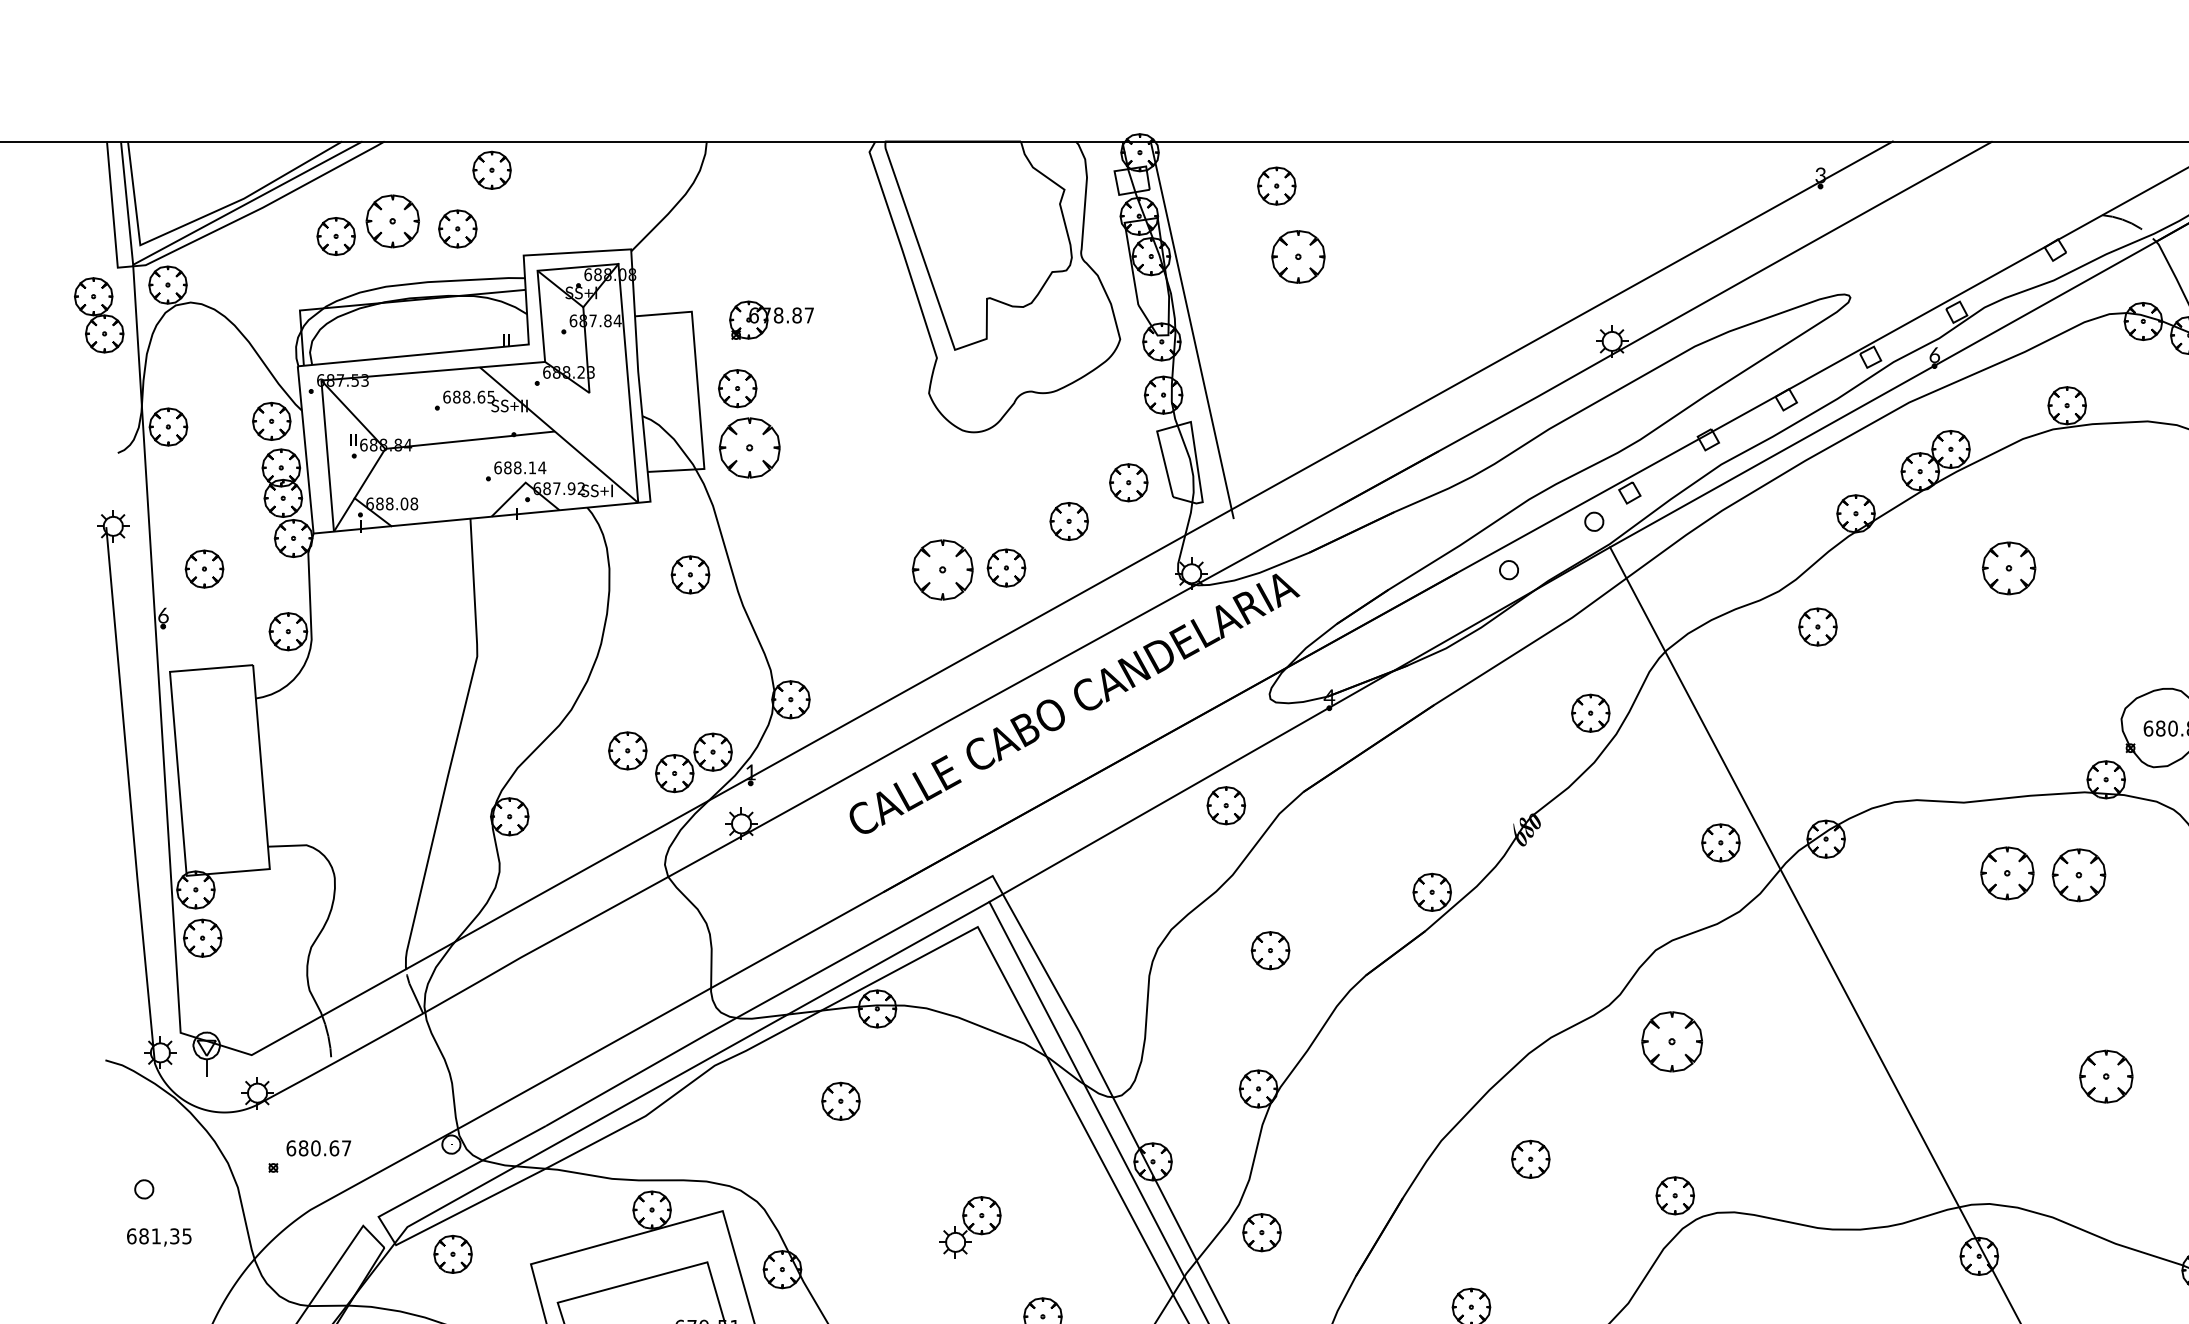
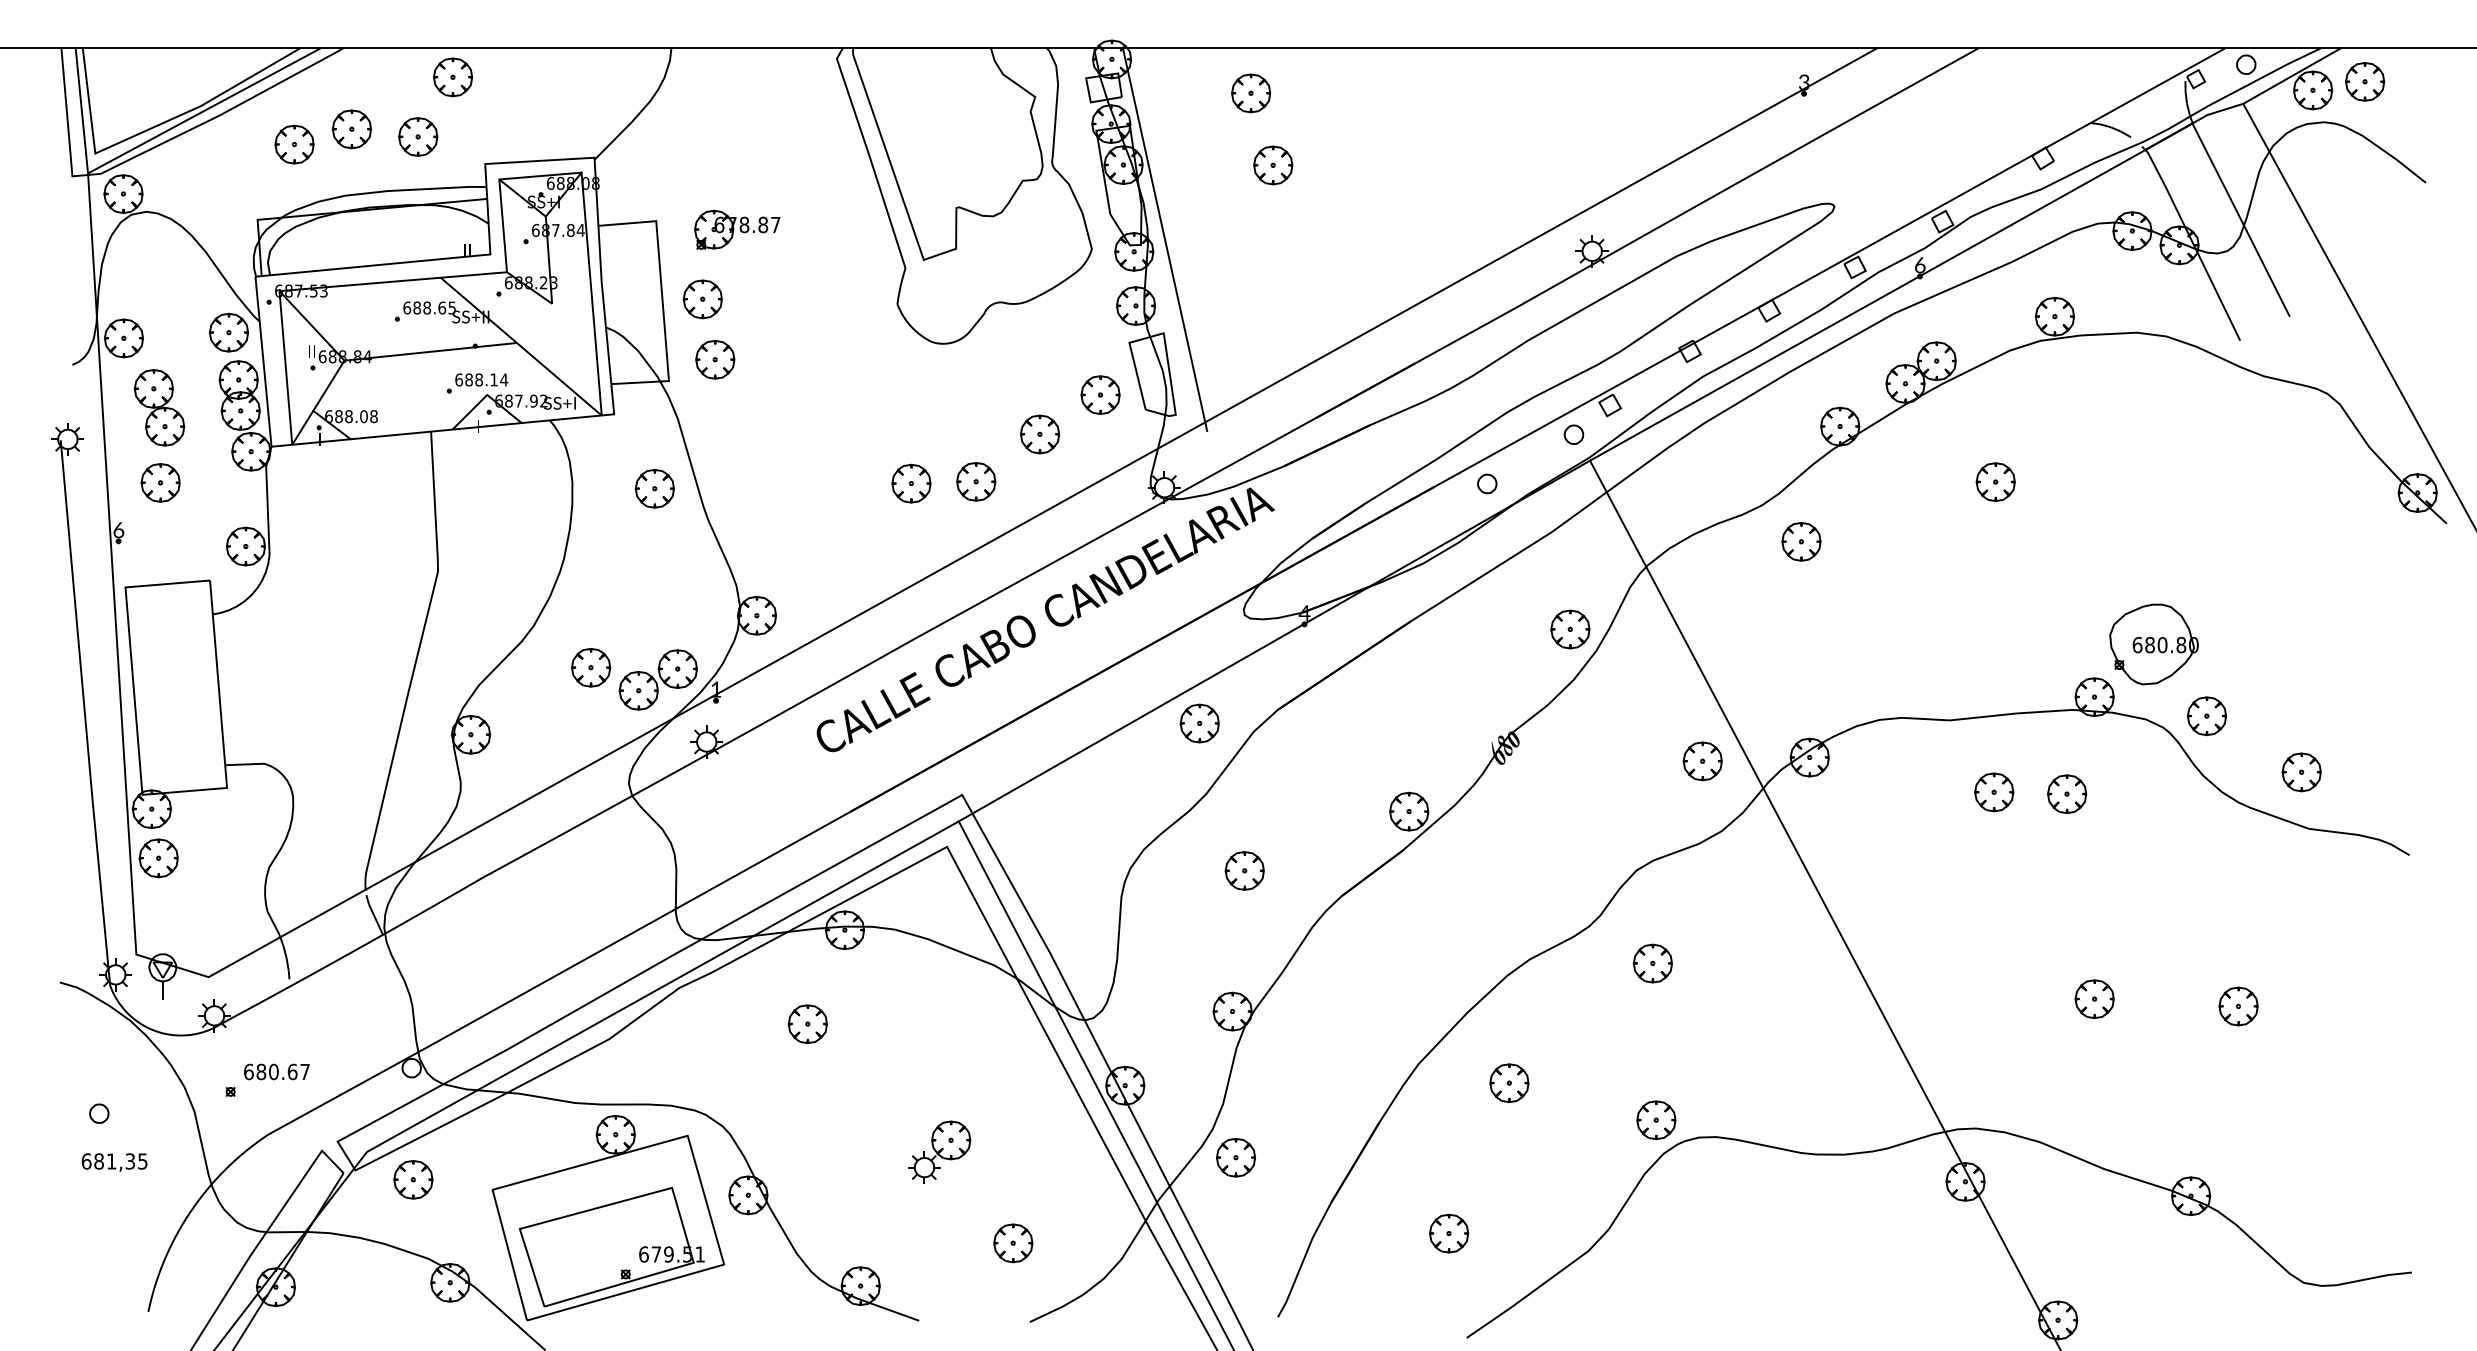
part: (392, 221) -> (351, 129), size x0.71
part: (1298, 257) -> (1273, 165), size x0.71
part: (99, 315) -> (159, 407), moved
part: (750, 447) -> (715, 359), size x0.62
part: (2008, 567) -> (1995, 481), size x0.71
part: (942, 569) -> (911, 483), size x0.62
part: (2007, 873) -> (1994, 792), size x0.71
part: (2079, 874) -> (2067, 793), size x0.71
part: (1671, 1041) -> (1652, 963), size x0.62
part: (2106, 1077) -> (2094, 999), size x0.71

